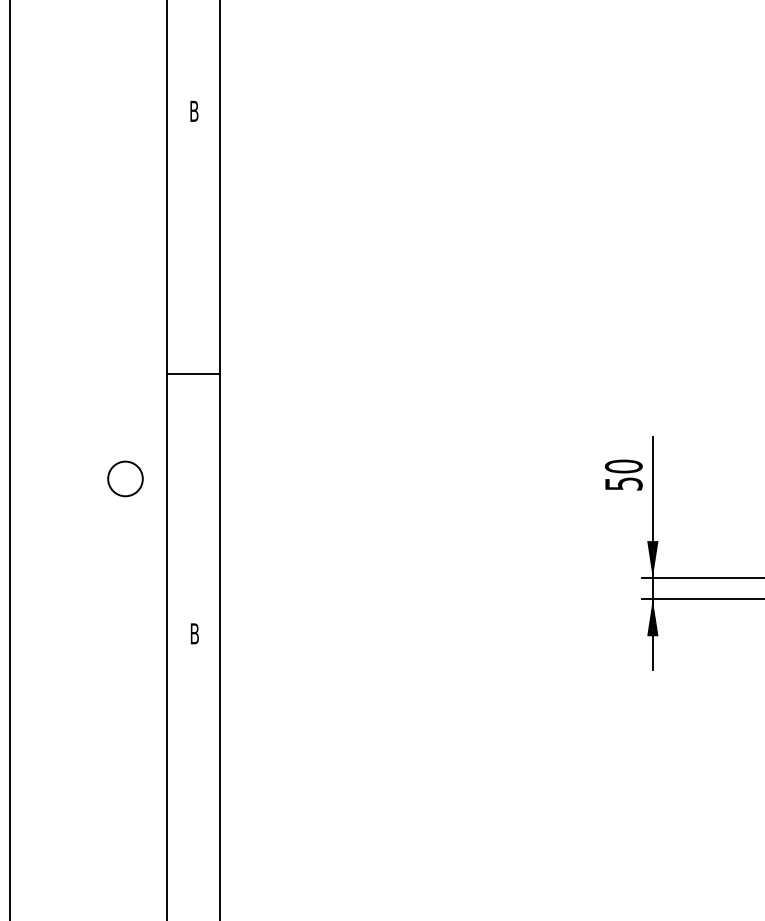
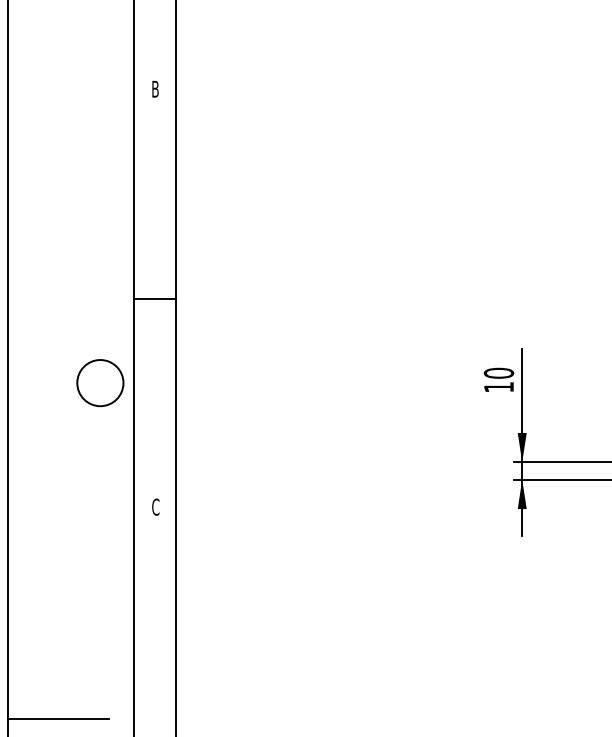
circle: (125, 479) -> (100, 383), size x1.67
text: (624, 484) -> (499, 387), 50 -> 10
text: (194, 633) -> (155, 506), B -> C
line: (73, 899) -> (58, 719), added

